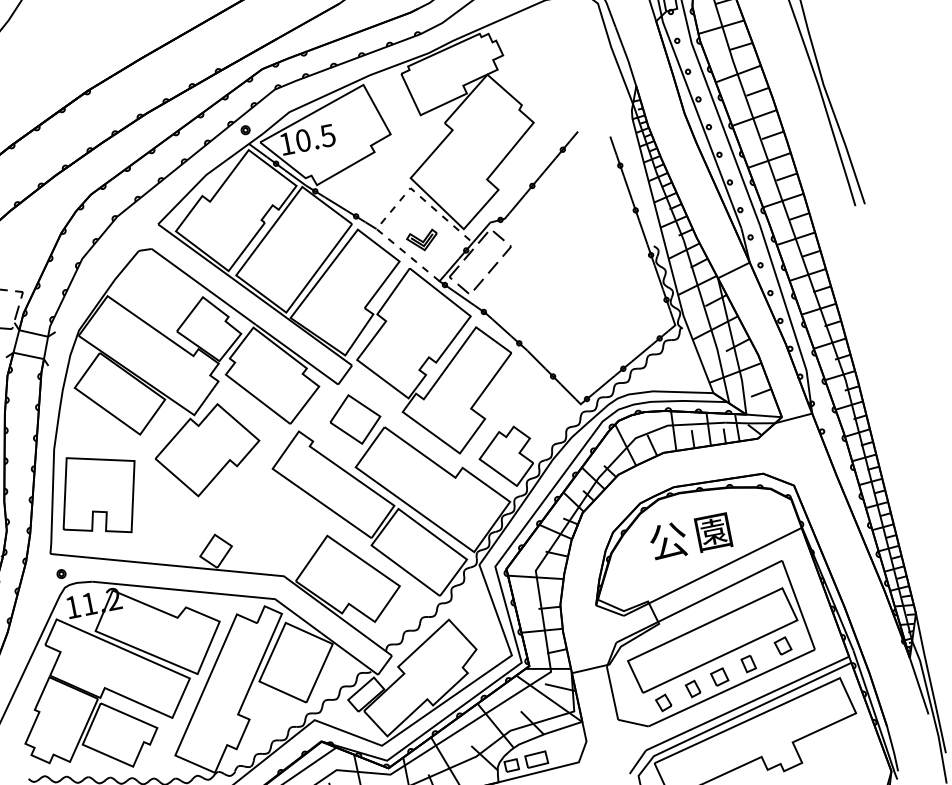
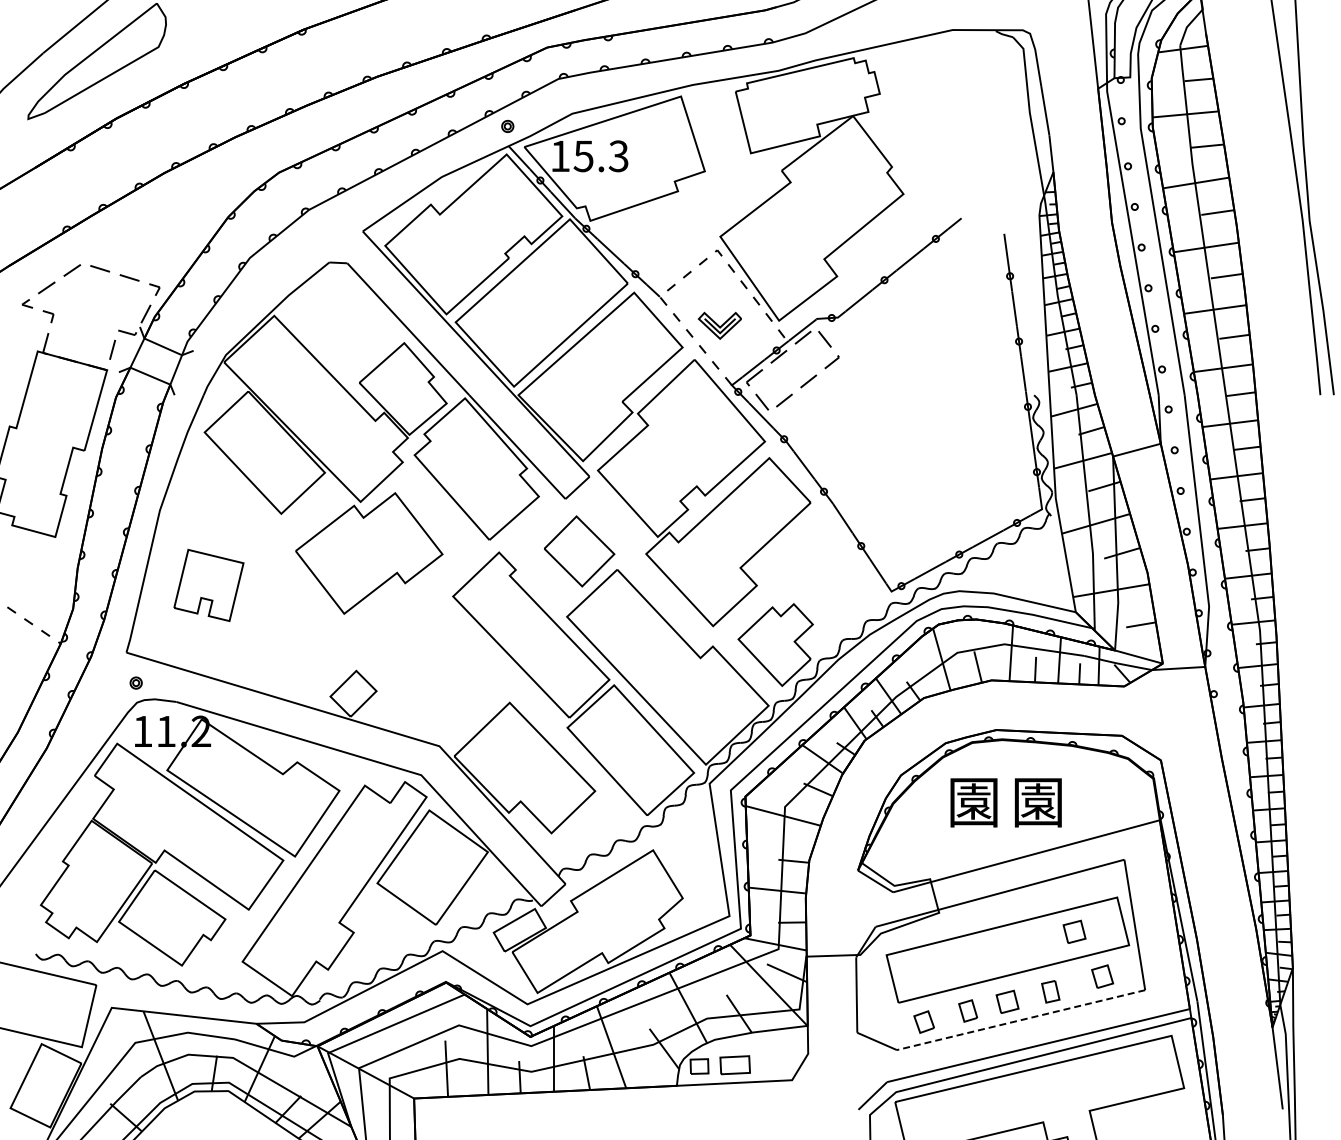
text: (315, 138) -> (600, 156), 10.5 -> 15.3
part: (98, 495) -> (208, 585), size x0.6
text: (668, 541) -> (974, 802), 公 -> 園
part: (757, 618) -> (1074, 931), added
line: (732, 688) -> (1021, 1020), solid -> dashed

